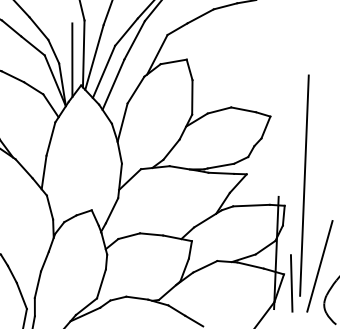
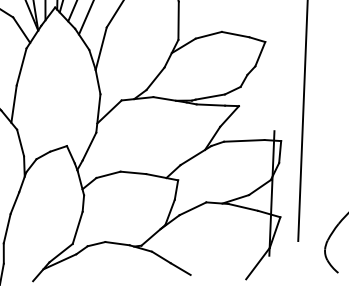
line: (319, 266) -> (319, 208), removed
line: (291, 283) -> (288, 227), removed

